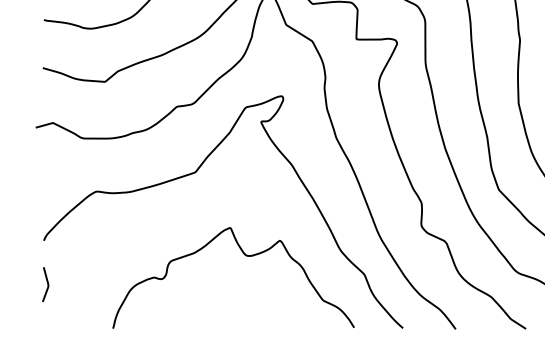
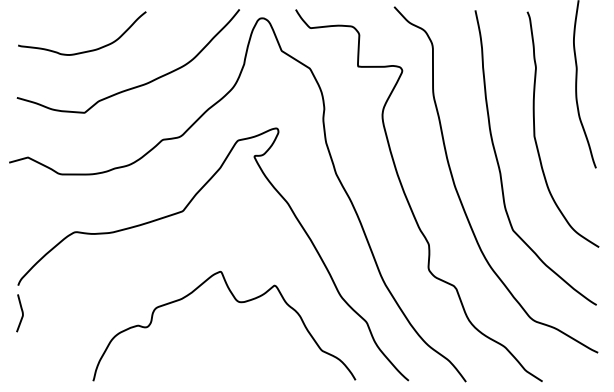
curve: (47, 283) -> (21, 312), moved

